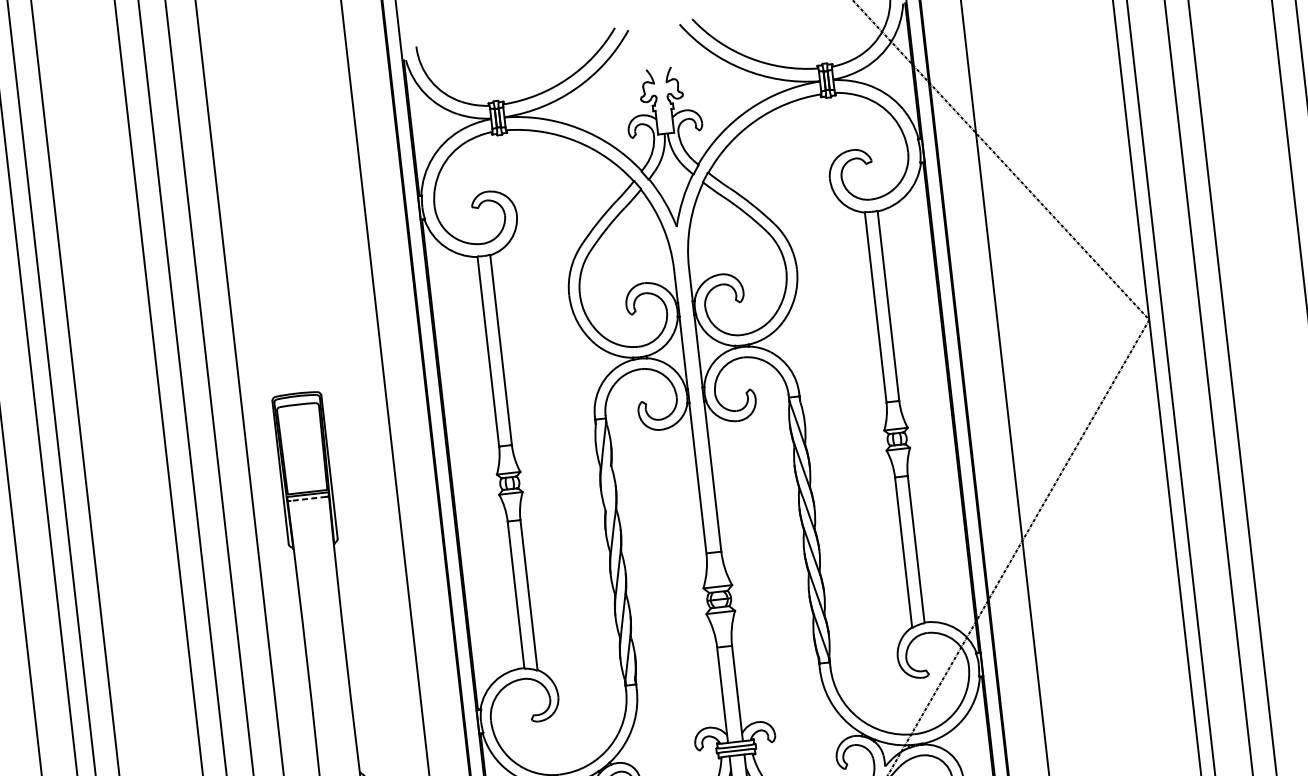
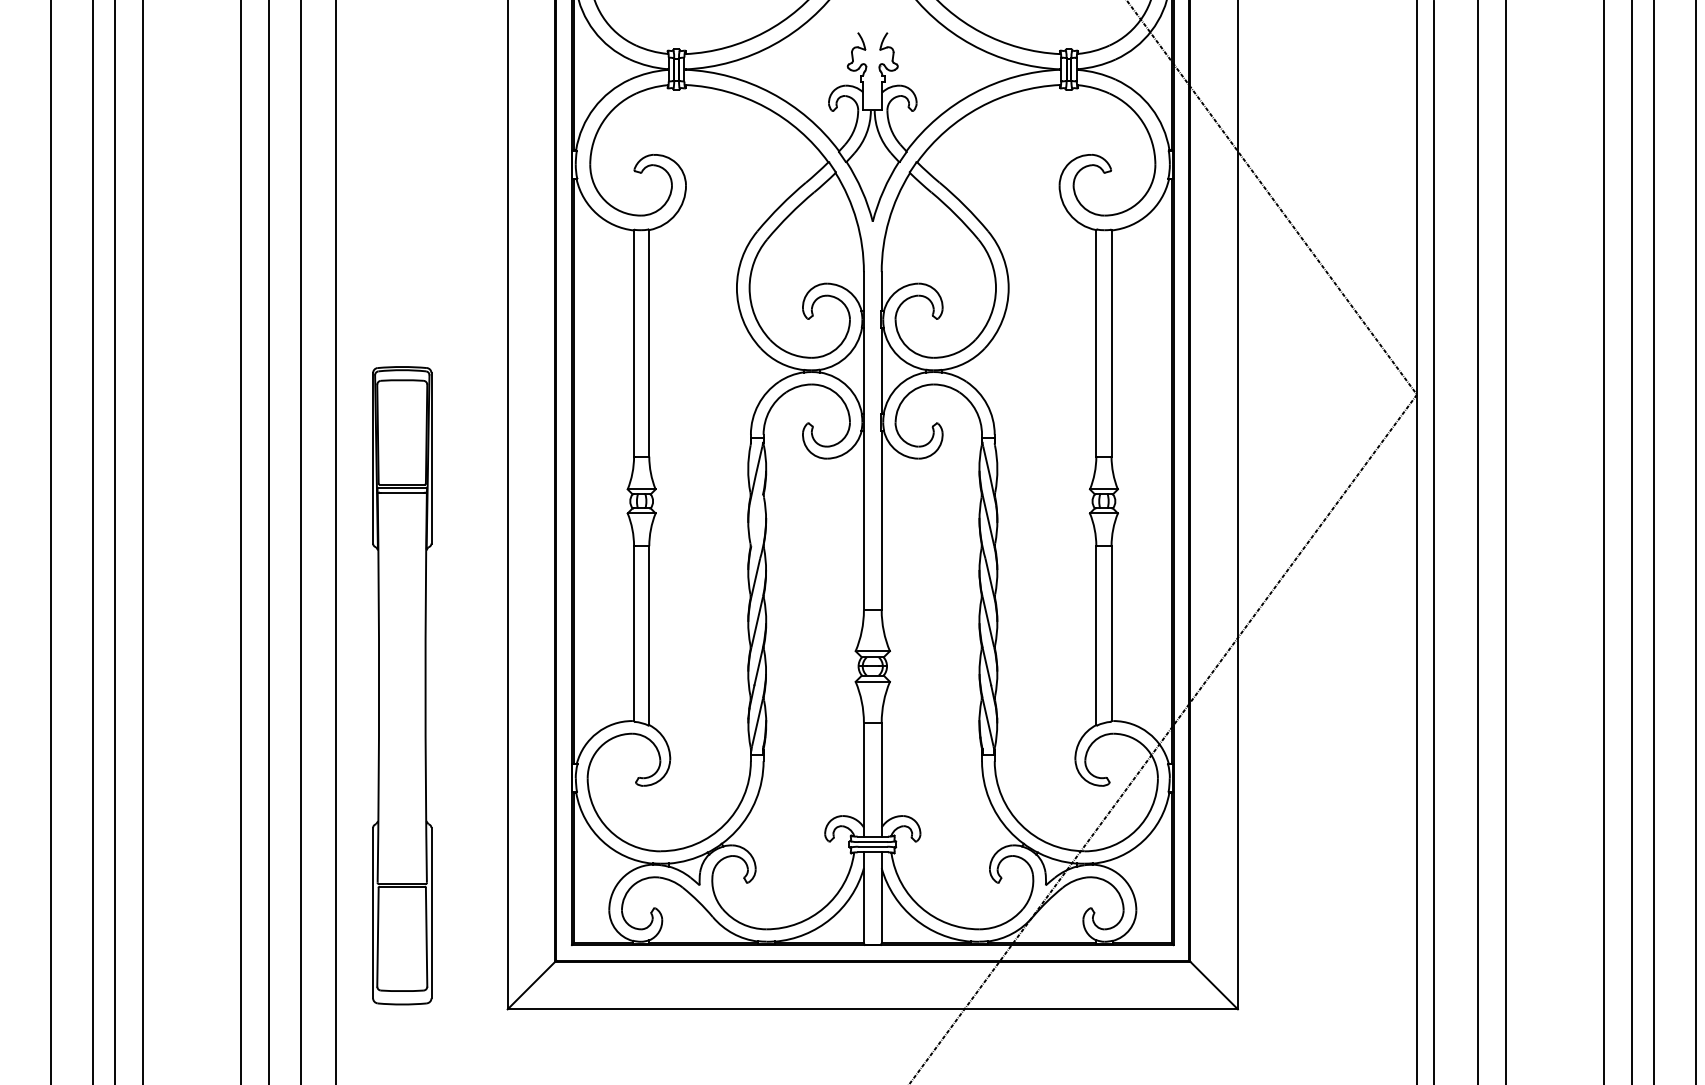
line: (307, 498) -> (401, 492), dashed -> solid

